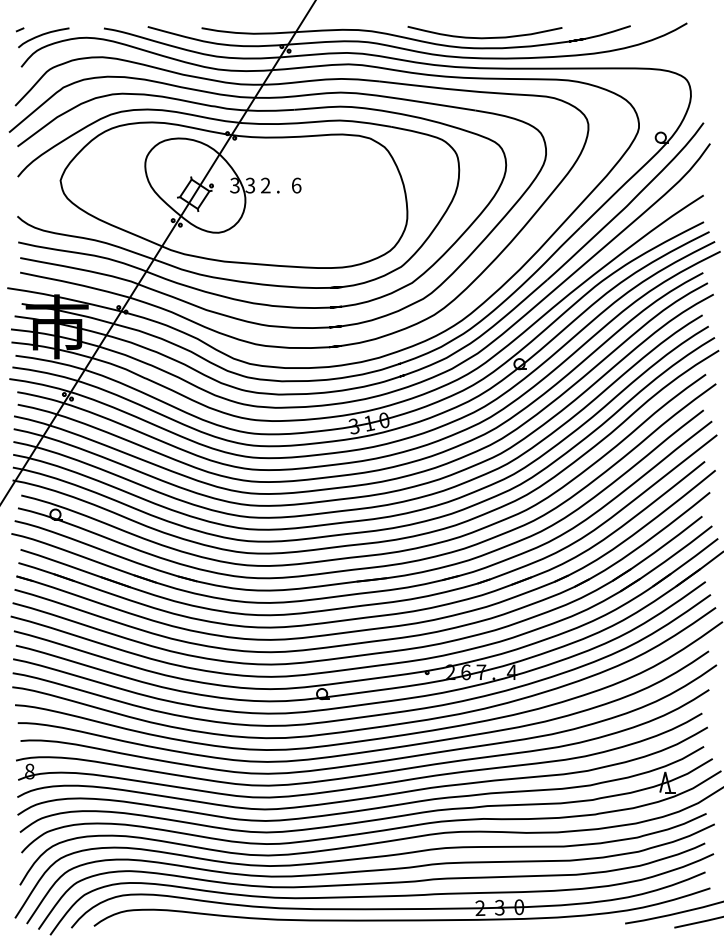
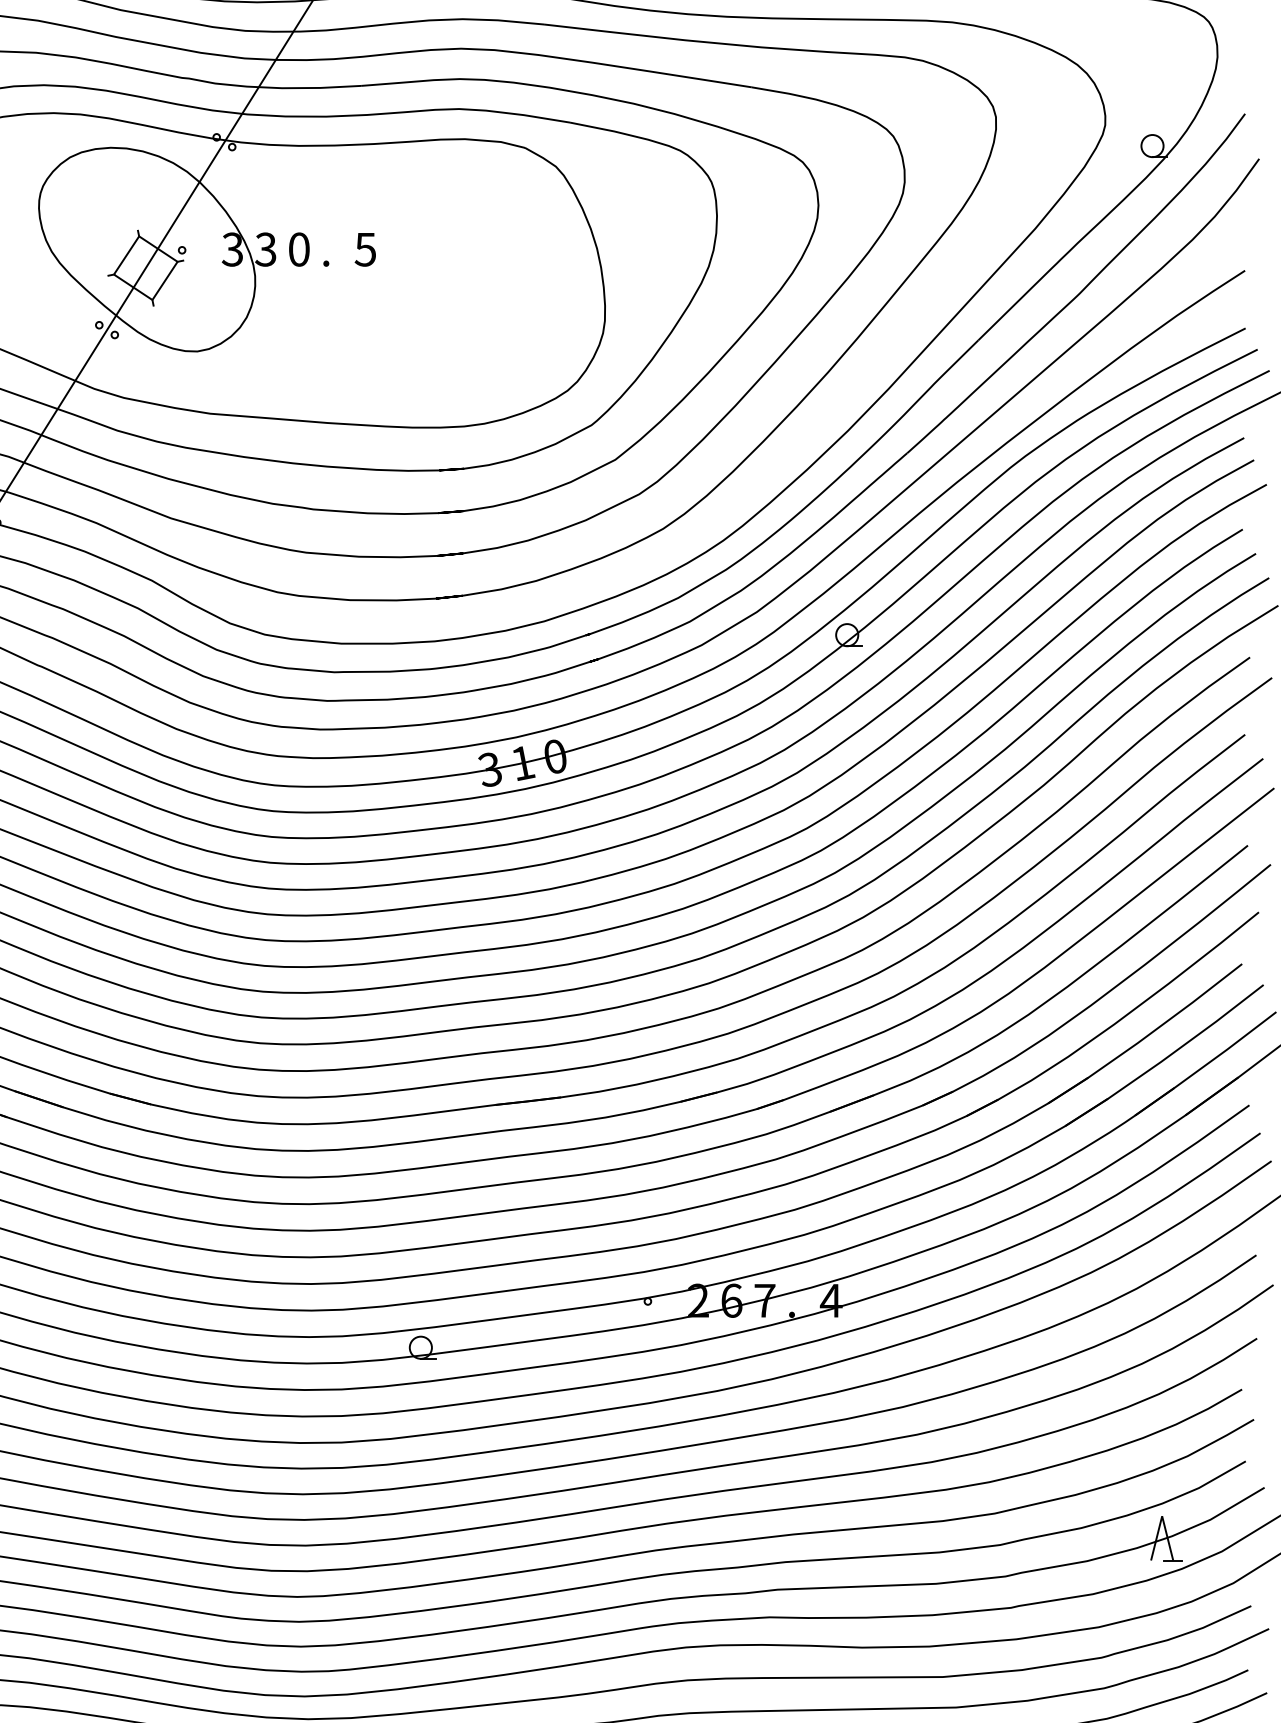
text: (265, 185) -> (298, 249), 2 -> 0
text: (296, 185) -> (365, 249), 6 -> 5

